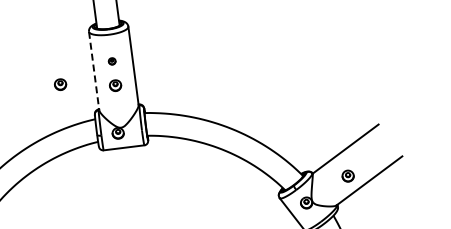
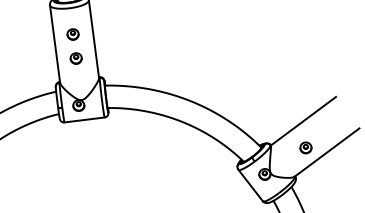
part: (111, 61) -> (72, 34), size x1.67
line: (94, 71) -> (55, 44), dashed -> solid
part: (60, 84) -> (21, 57), removed

